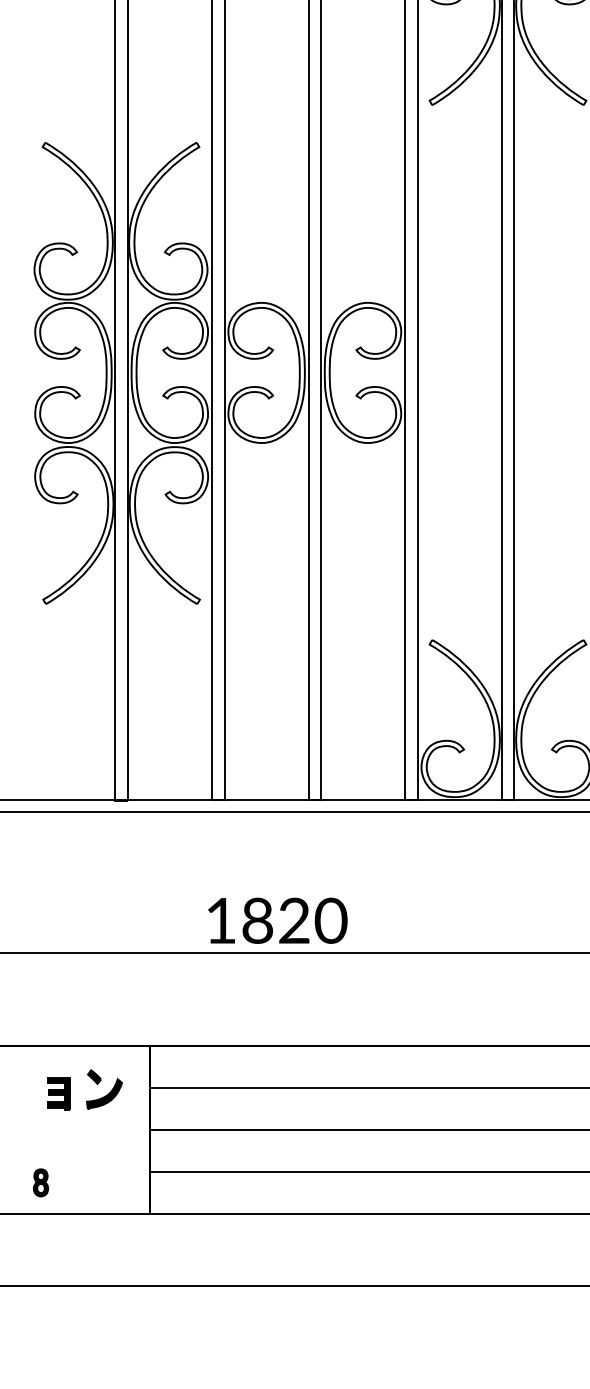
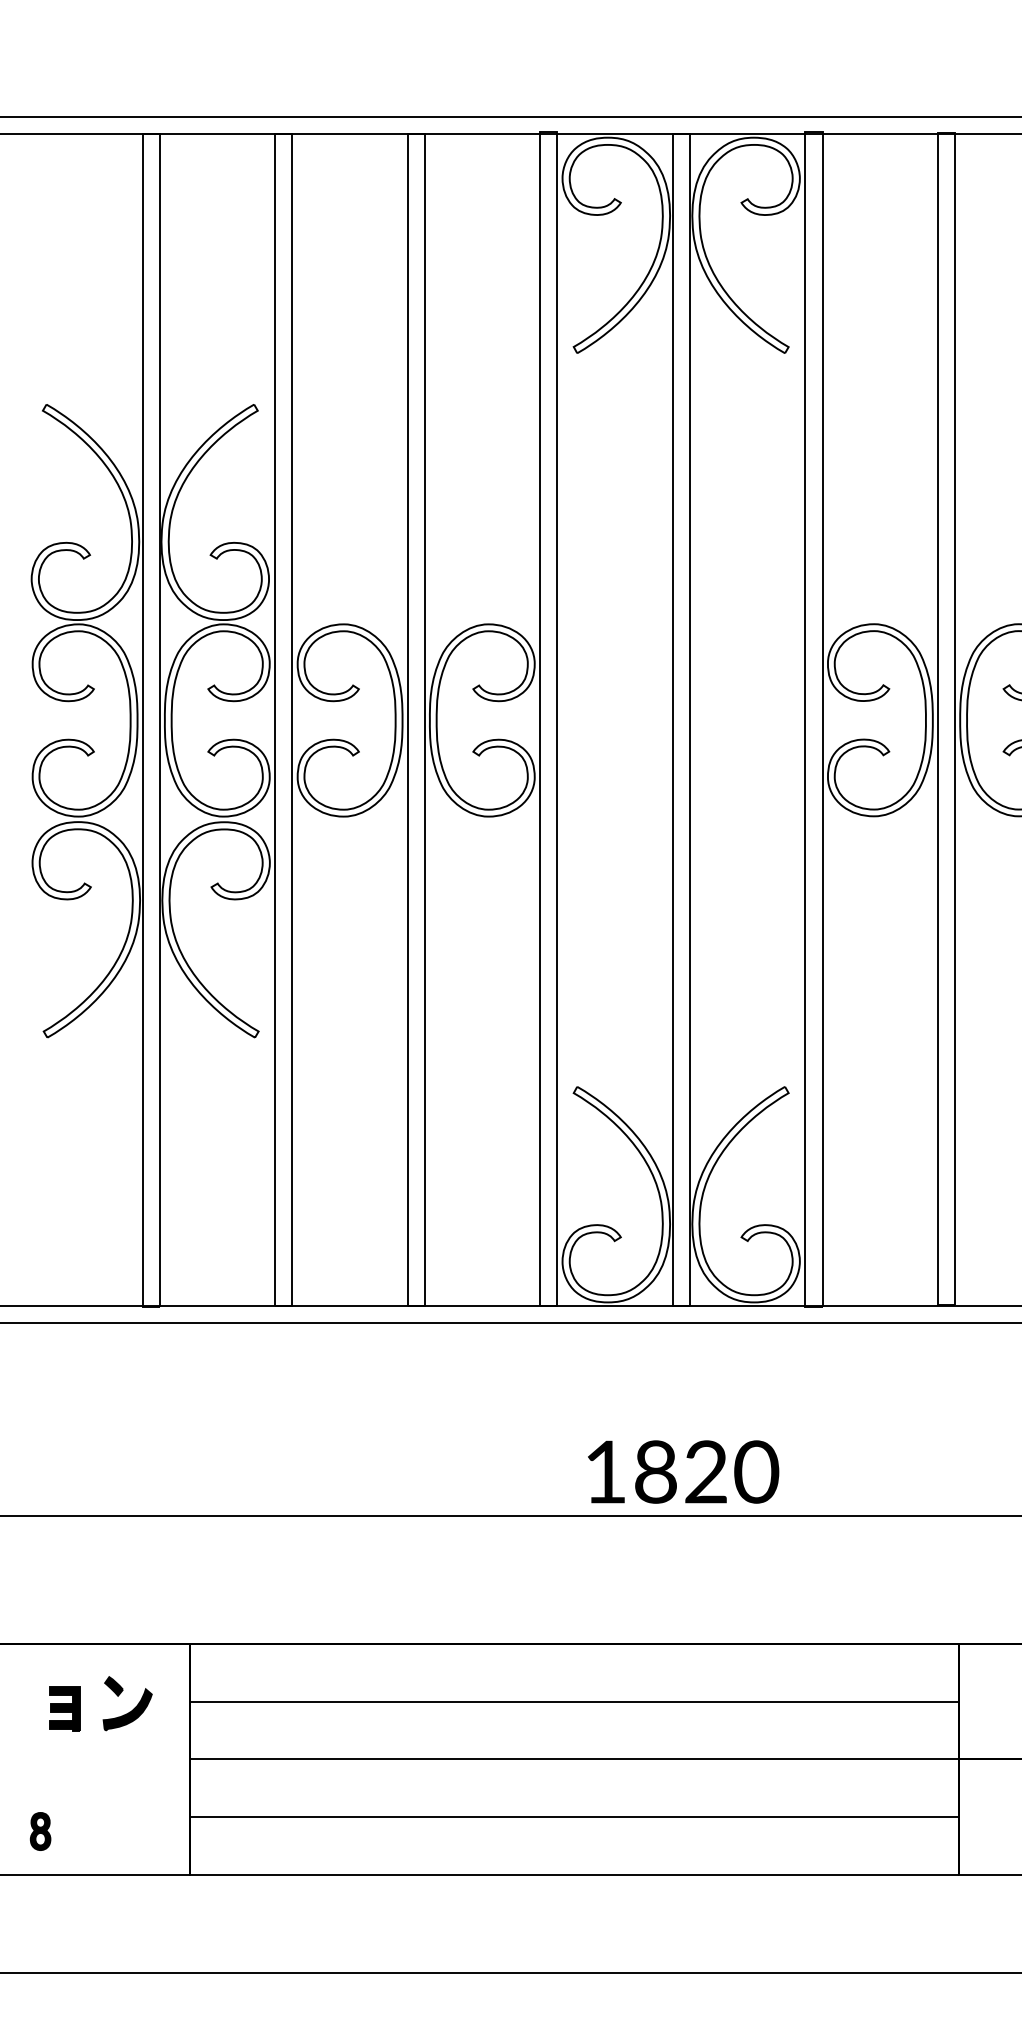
text: (277, 920) -> (683, 1471), moved

